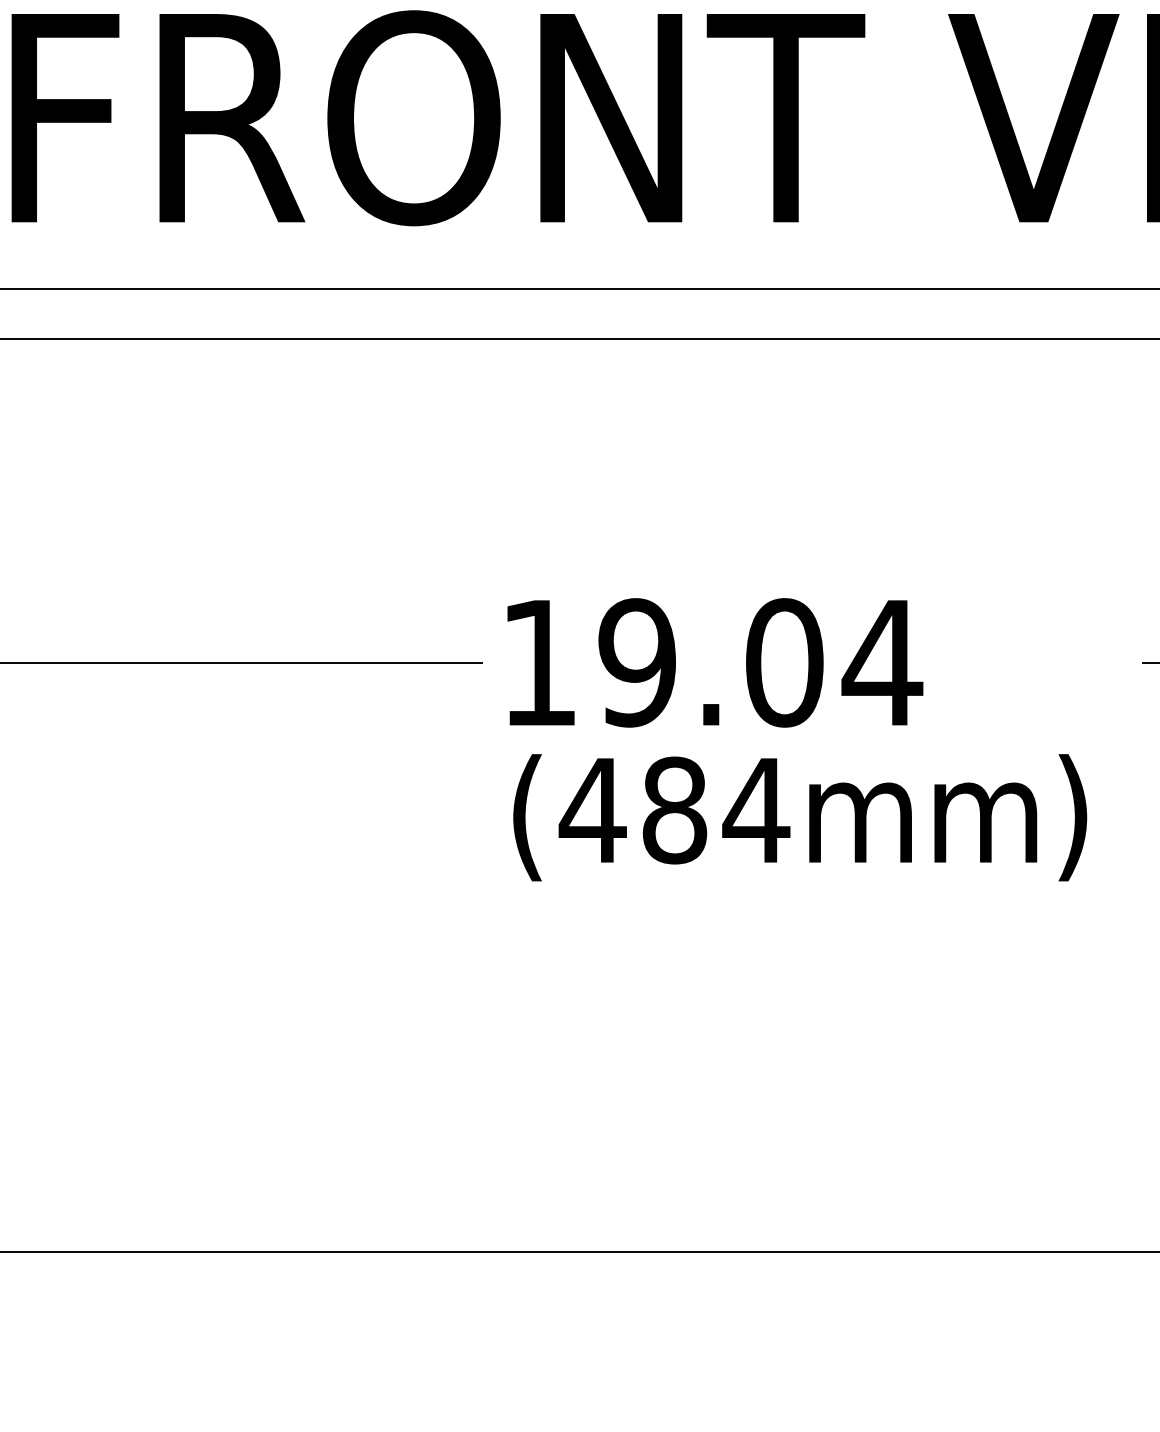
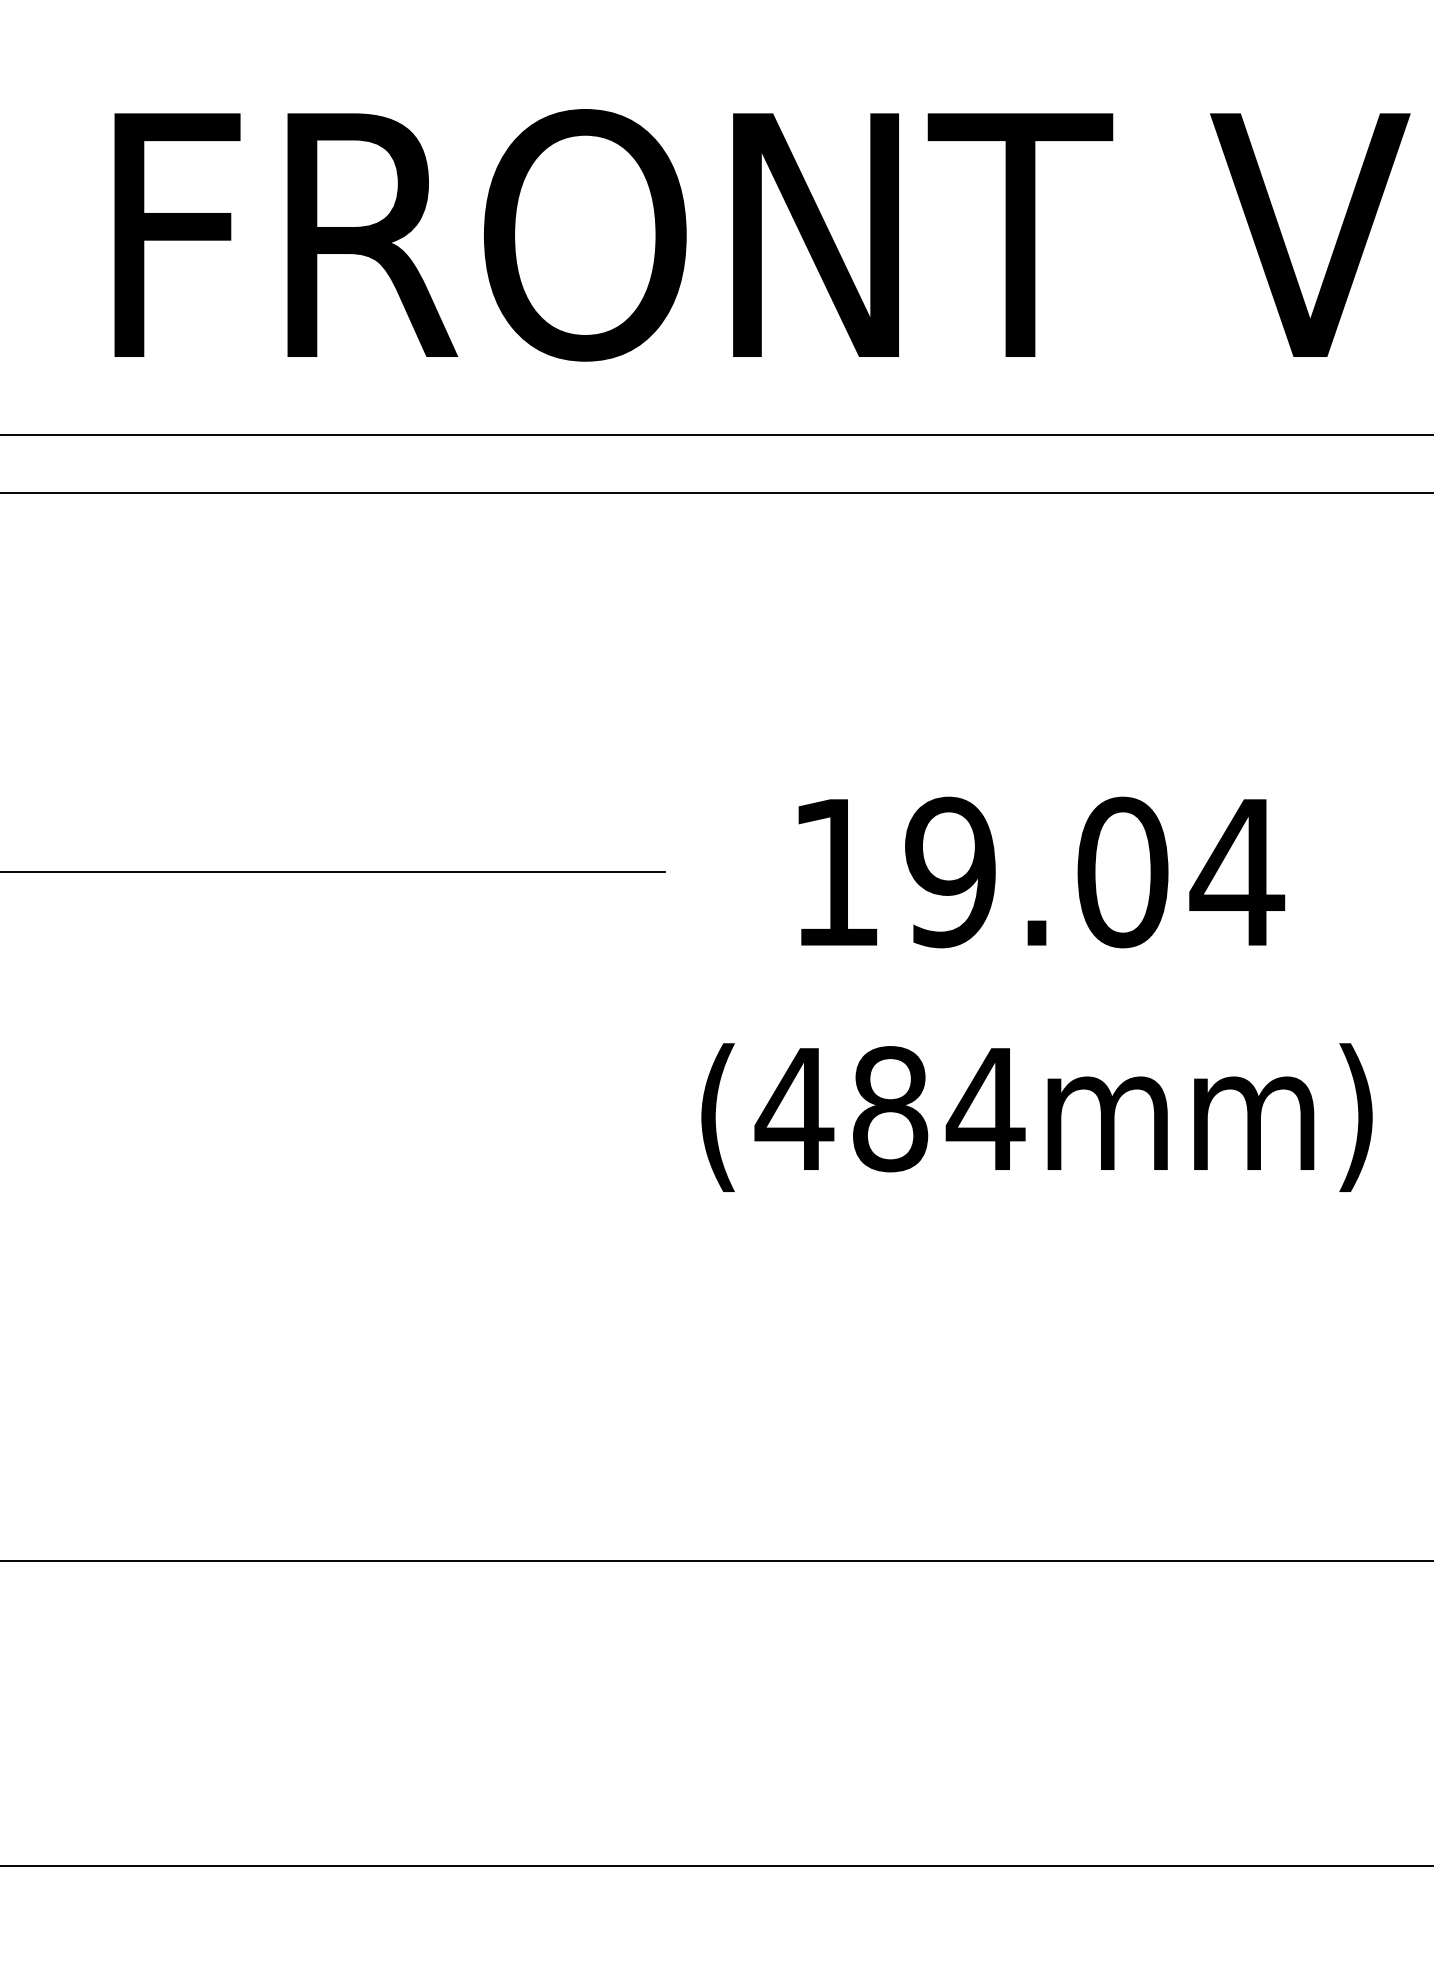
text: (715, 662) -> (1041, 872), moved
text: (799, 817) -> (1036, 1117), moved

